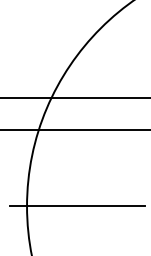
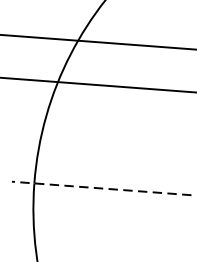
line: (76, 206) -> (100, 188), solid -> dashed

